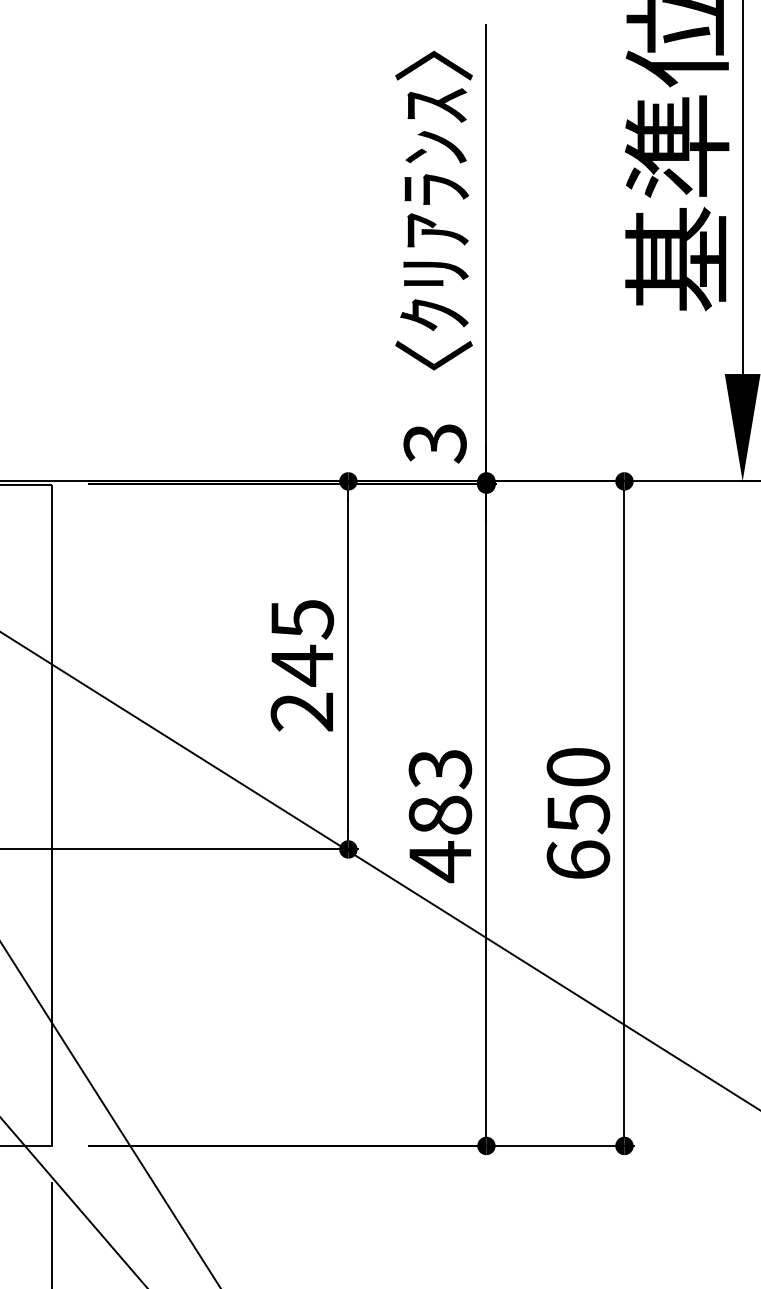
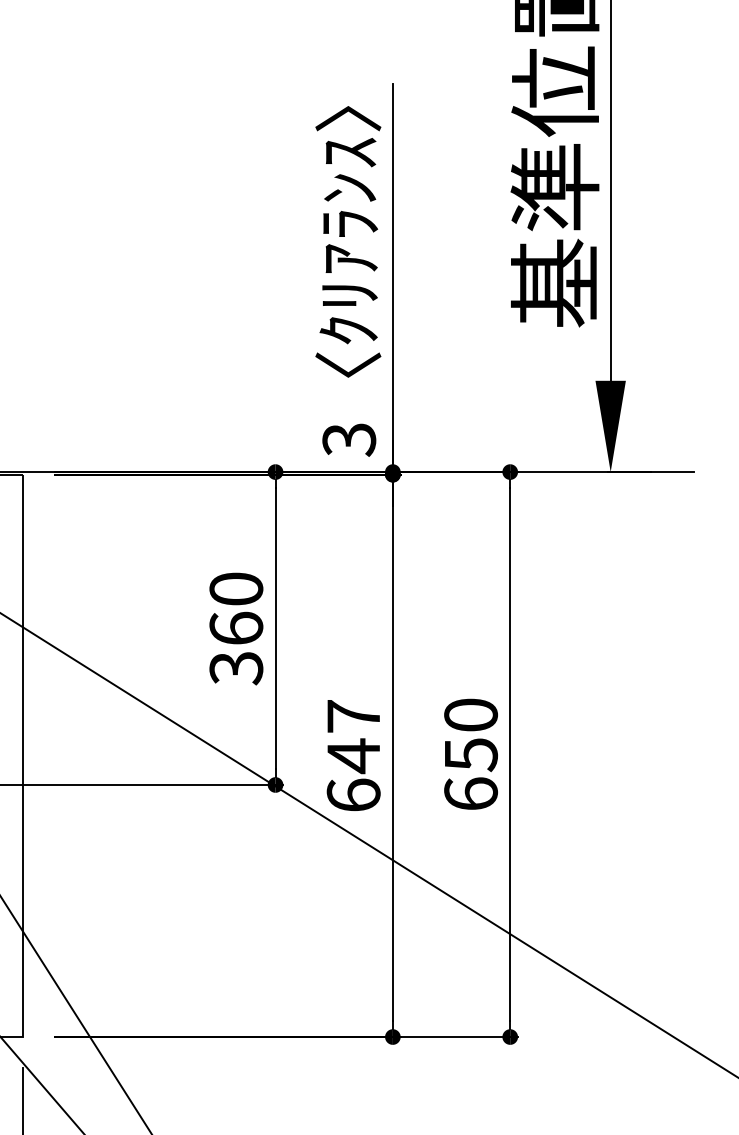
text: (302, 665) -> (236, 628), 245 -> 360
text: (440, 815) -> (353, 756), 483 -> 647

